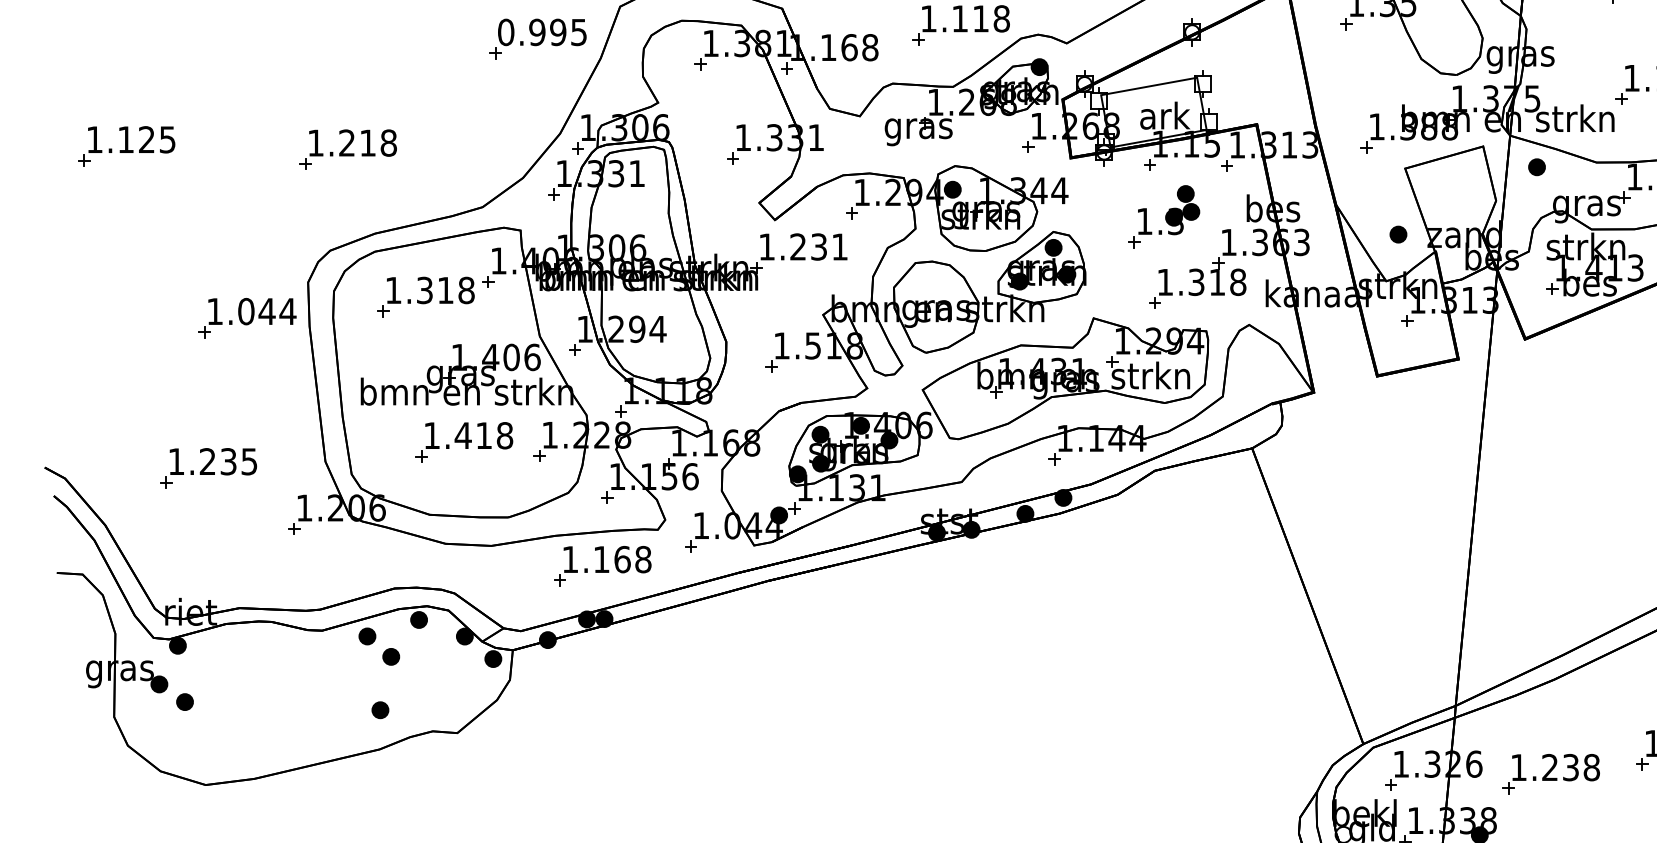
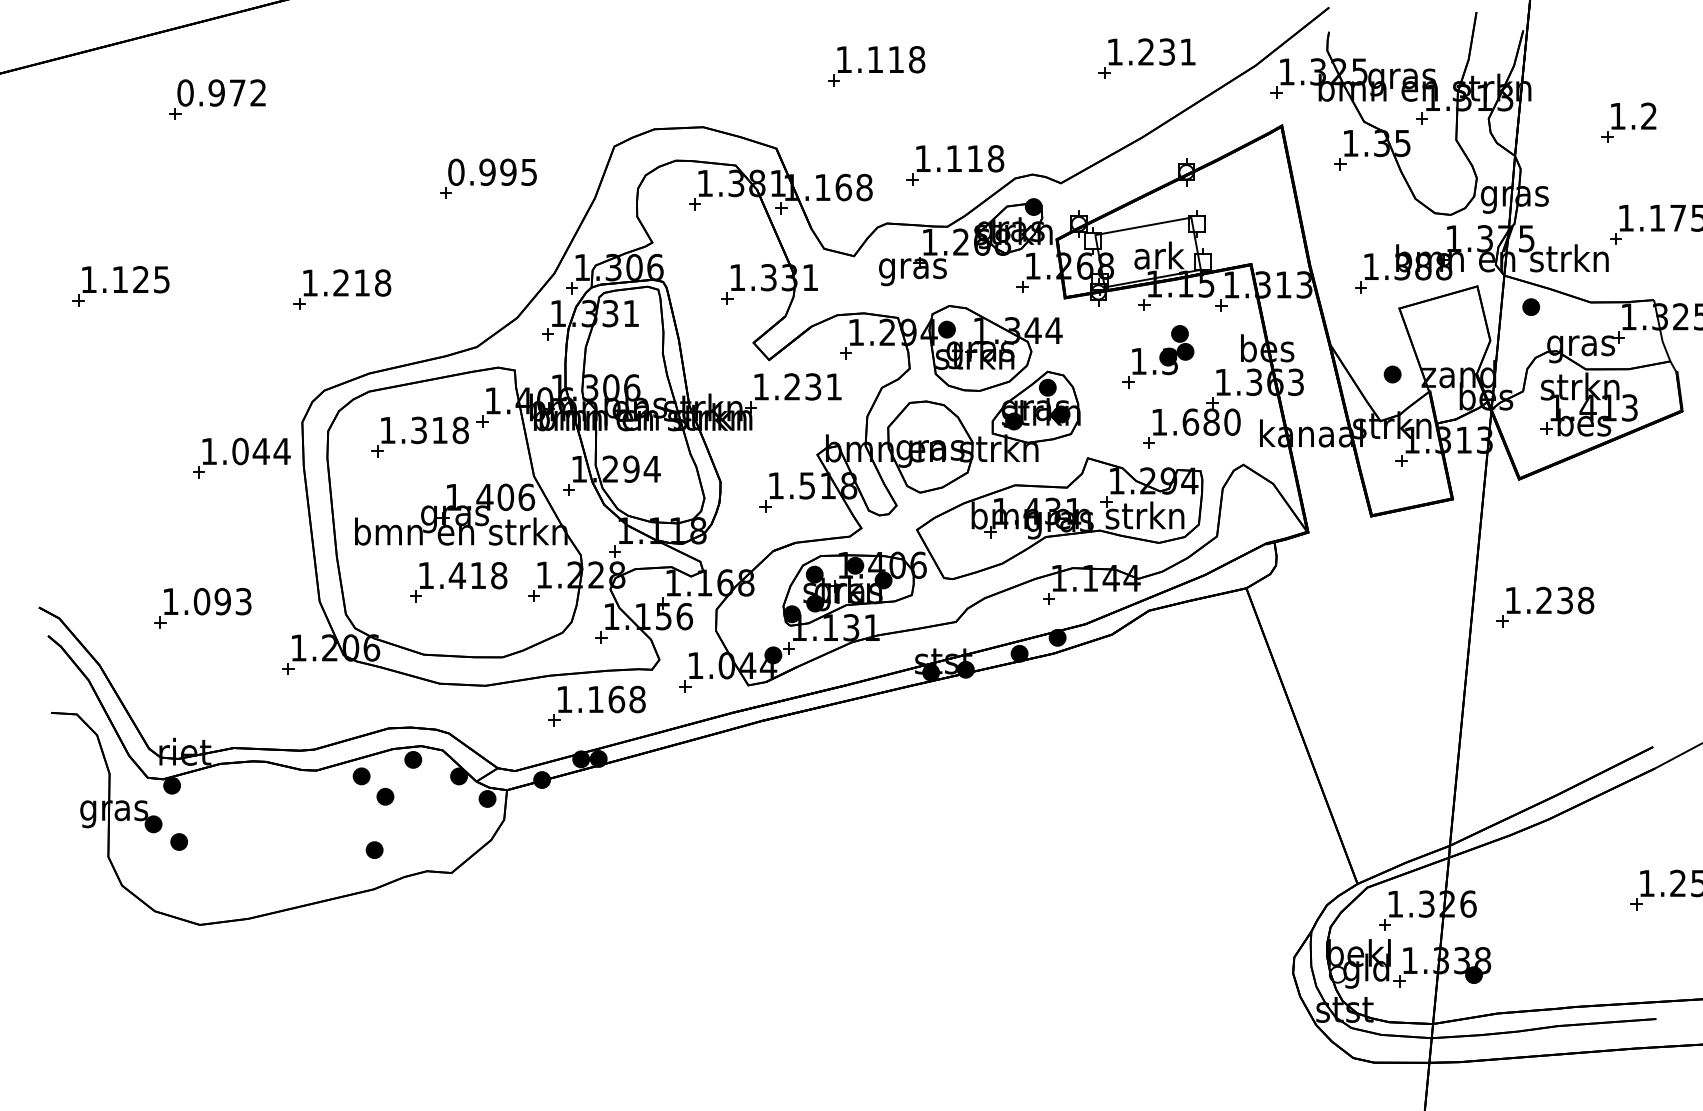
part: (538, 38) -> (488, 178), moved
text: (1217, 281) -> (1211, 421), 1.318 -> 1.680
text: (228, 461) -> (222, 601), 1.235 -> 1.093
part: (1551, 773) -> (1545, 606), moved

